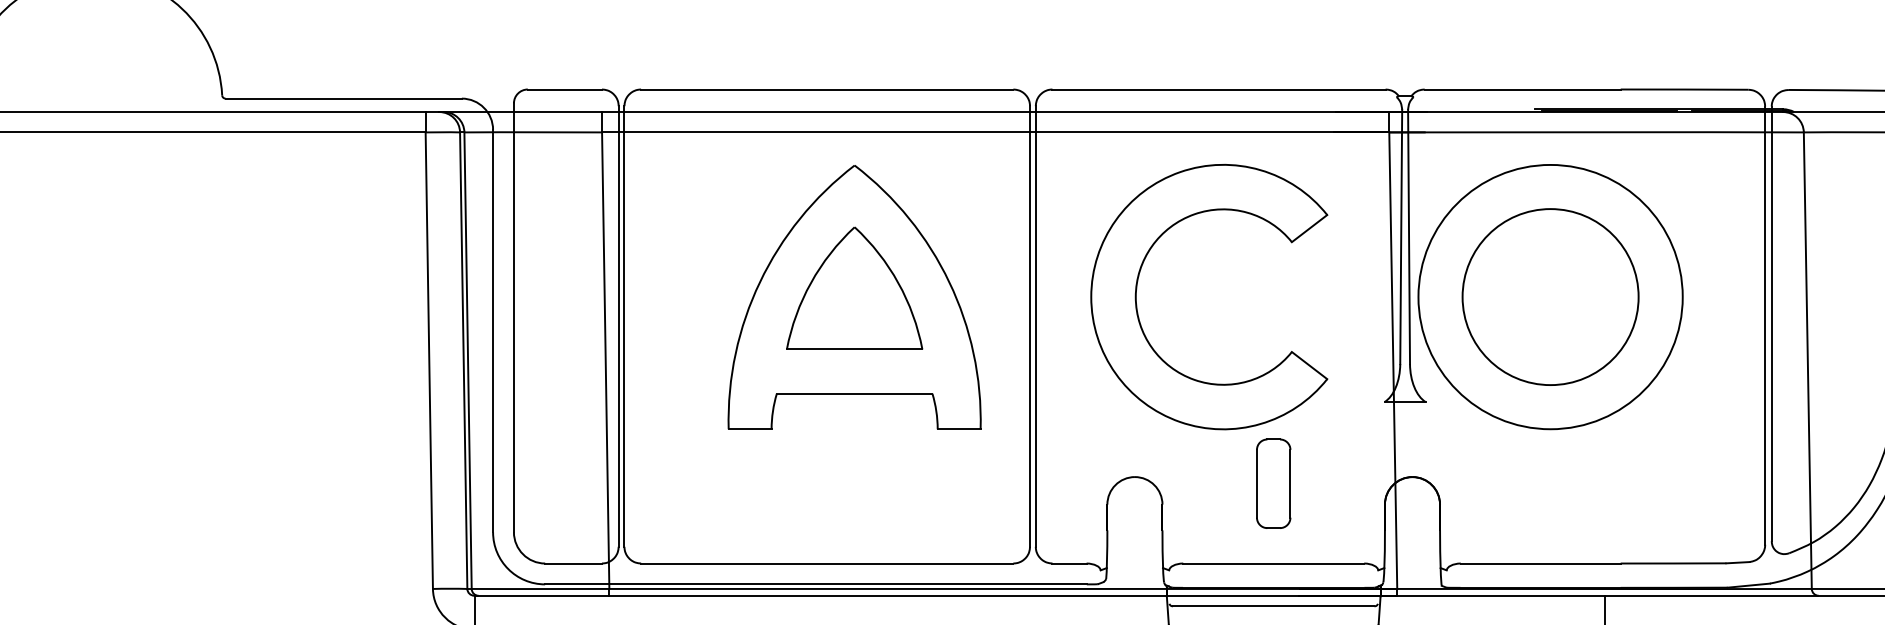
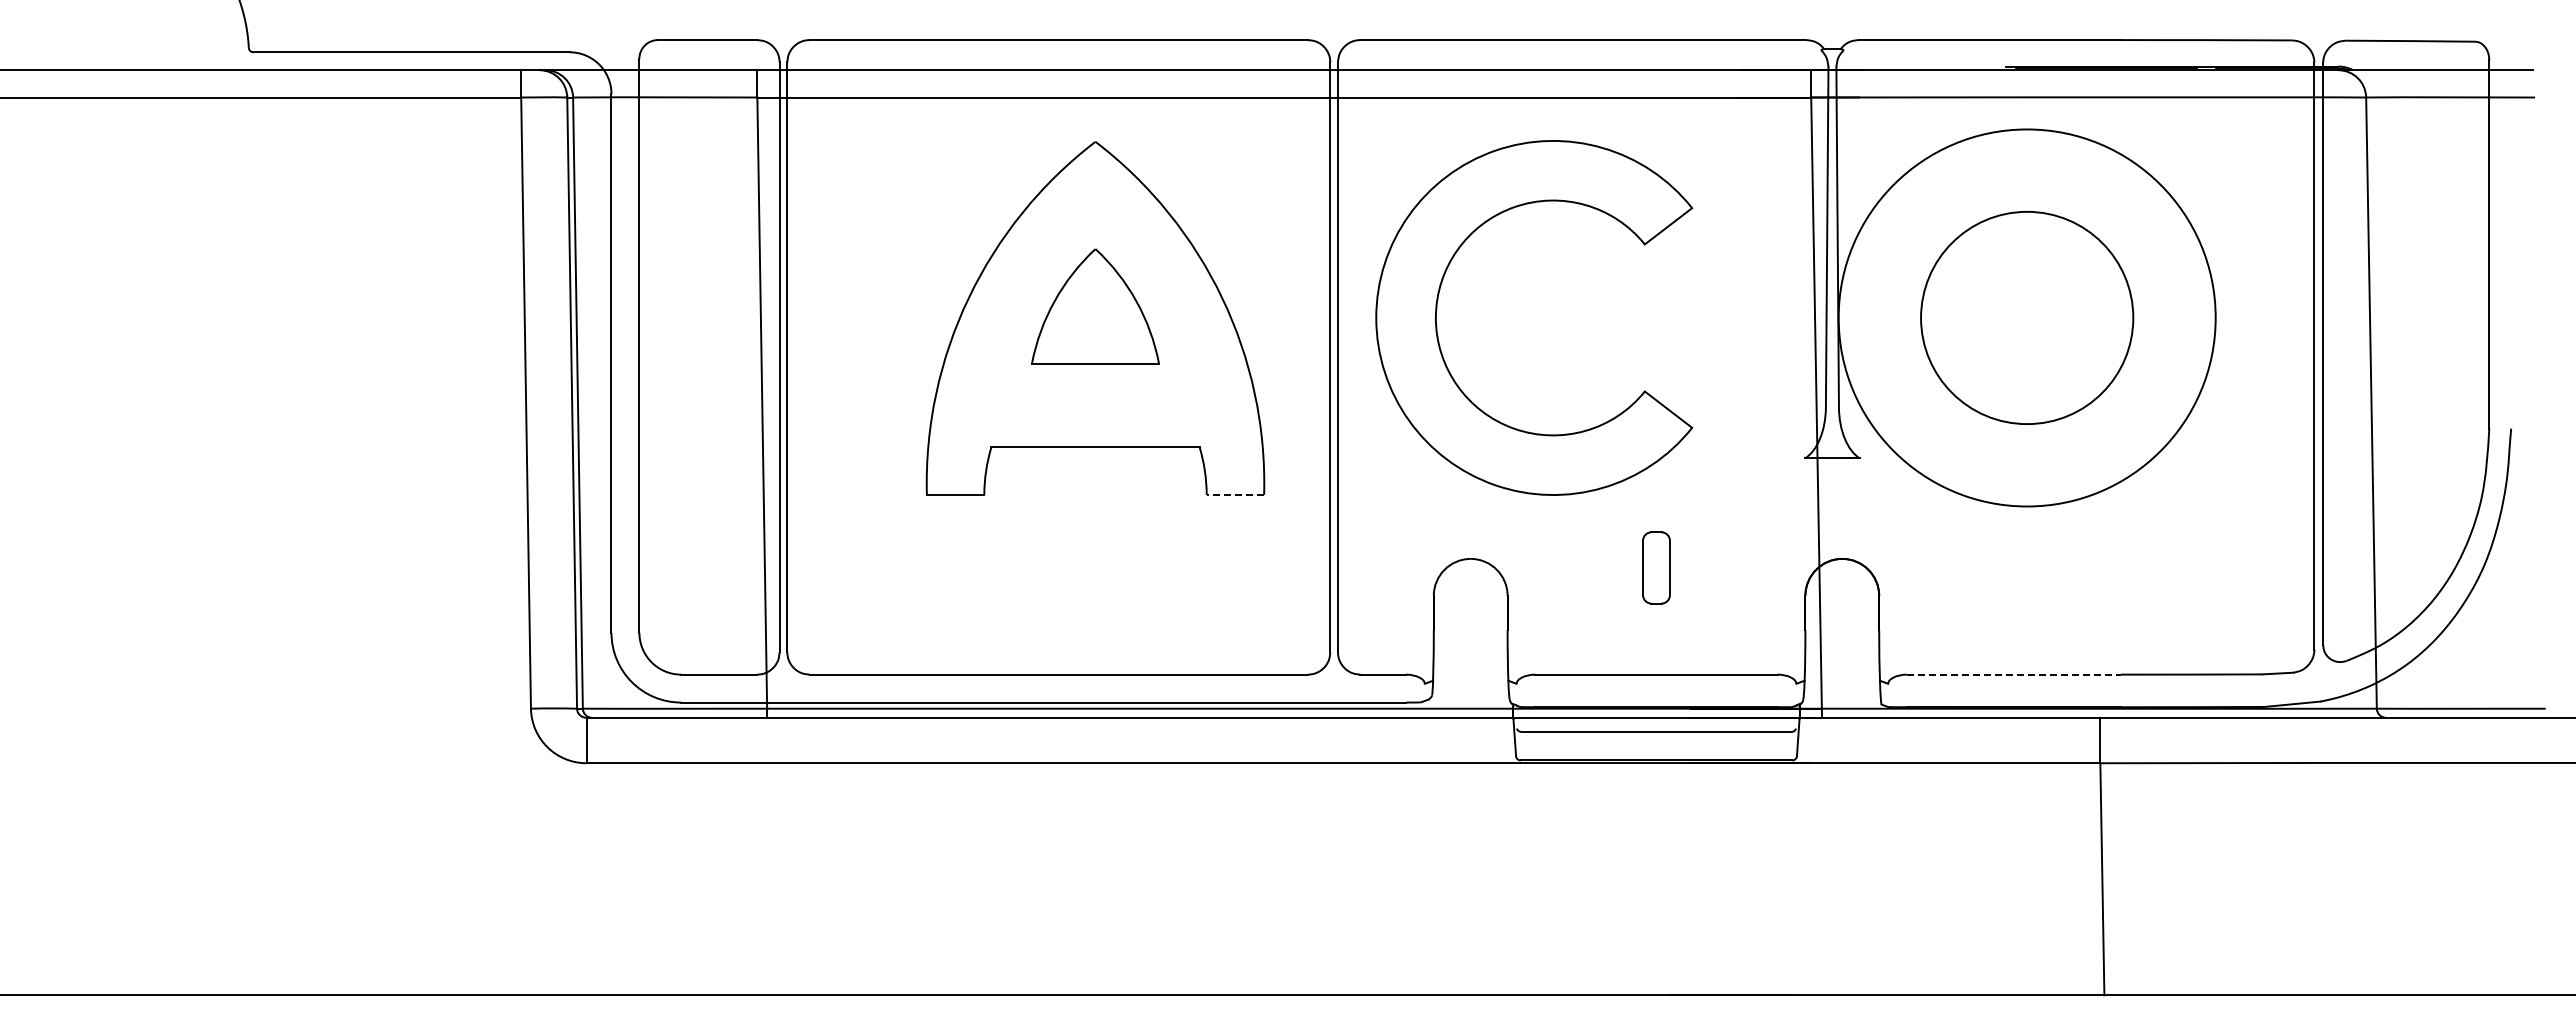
part: (854, 288) -> (1095, 306), size x0.7
part: (1137, 291) -> (1437, 310), moved
circle: (1550, 296) -> (2027, 317), size x0.6
circle: (1550, 296) -> (2027, 317), size x1.6
line: (959, 428) -> (1235, 494), solid -> dashed
part: (1273, 483) -> (1656, 567), size x0.6
line: (1540, 563) -> (2013, 674), solid -> dashed

